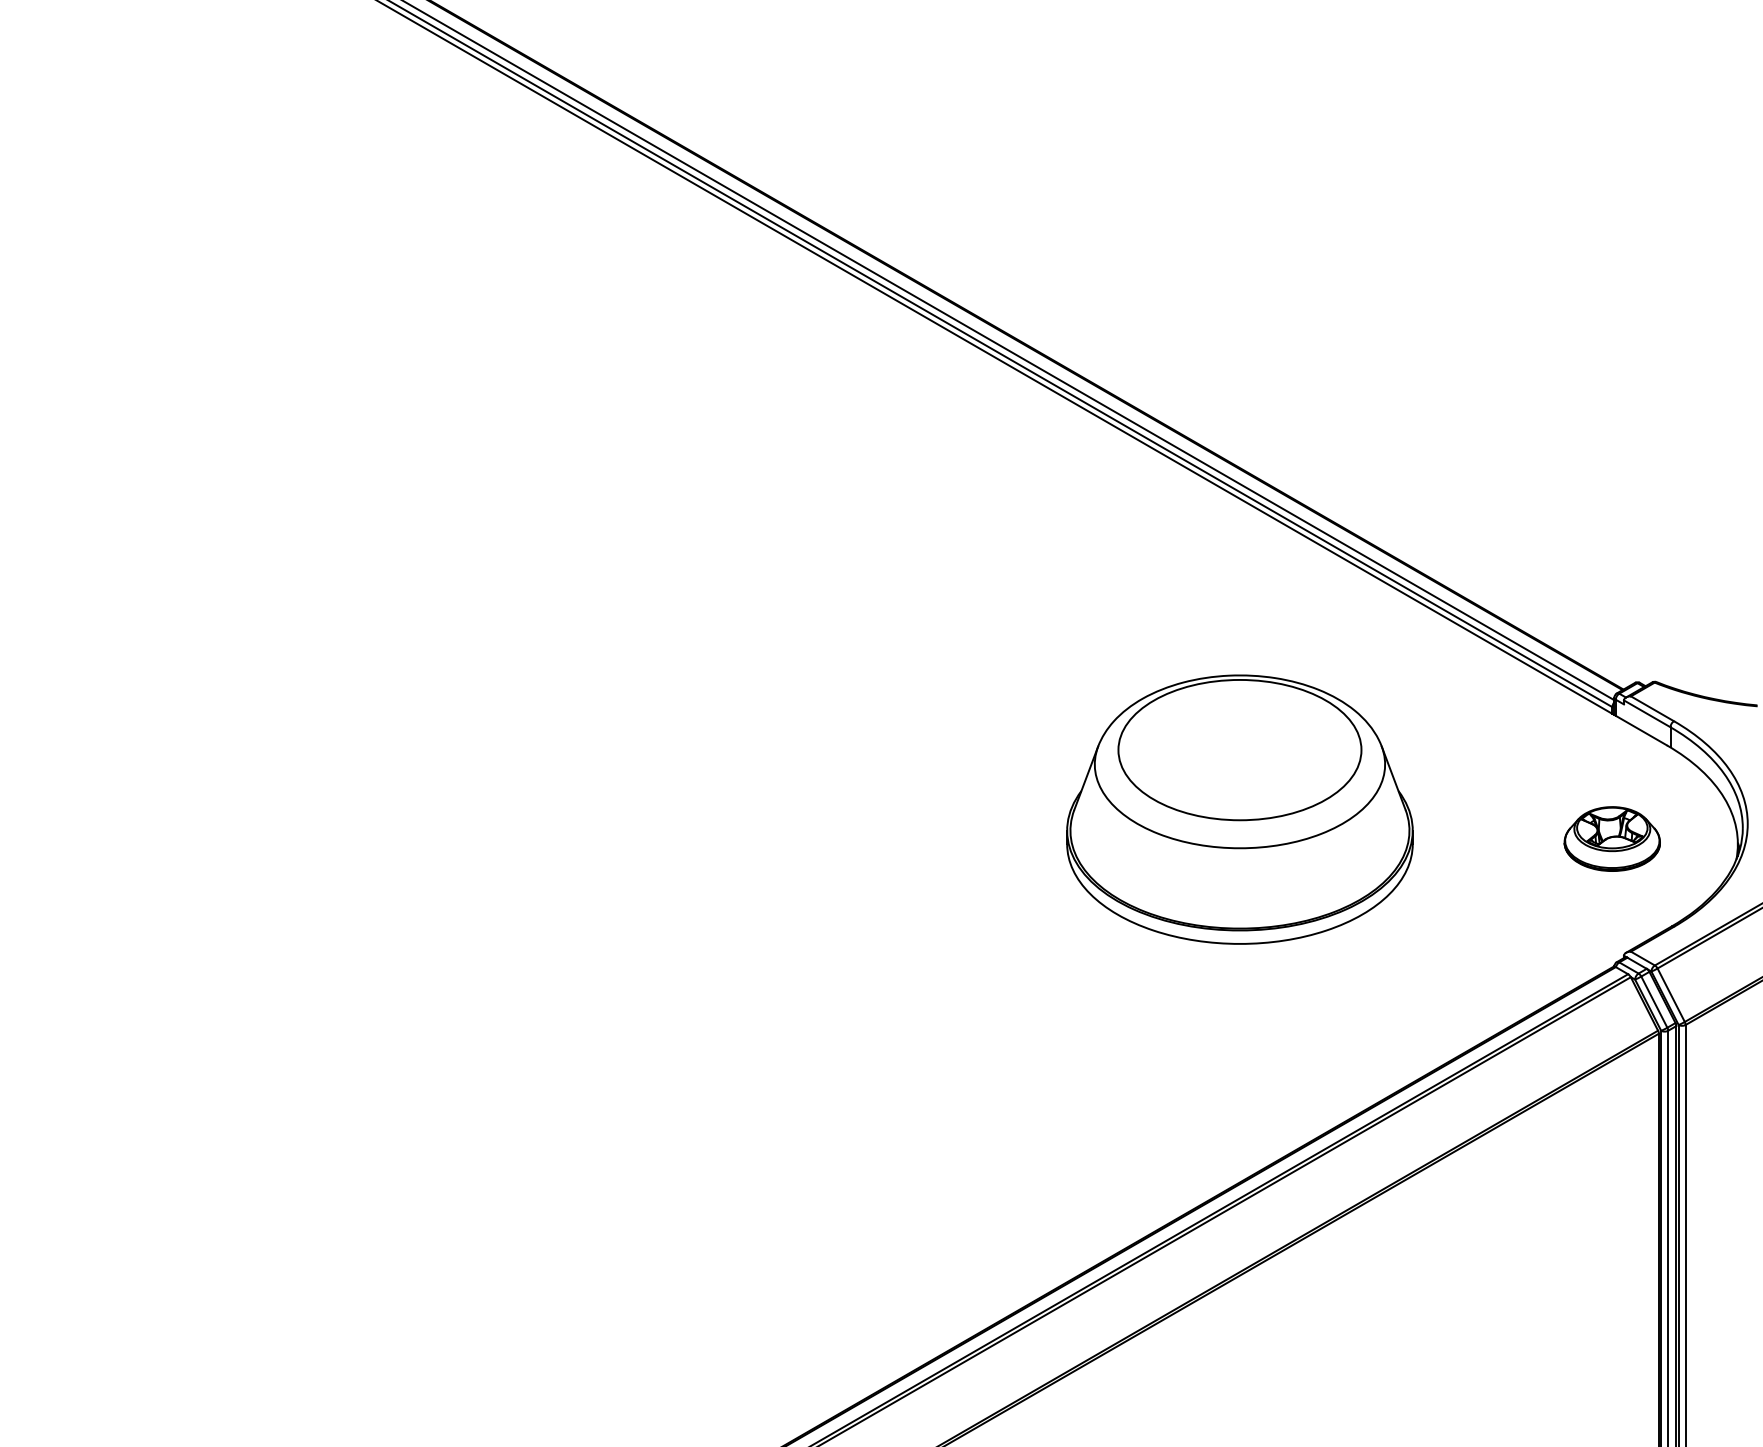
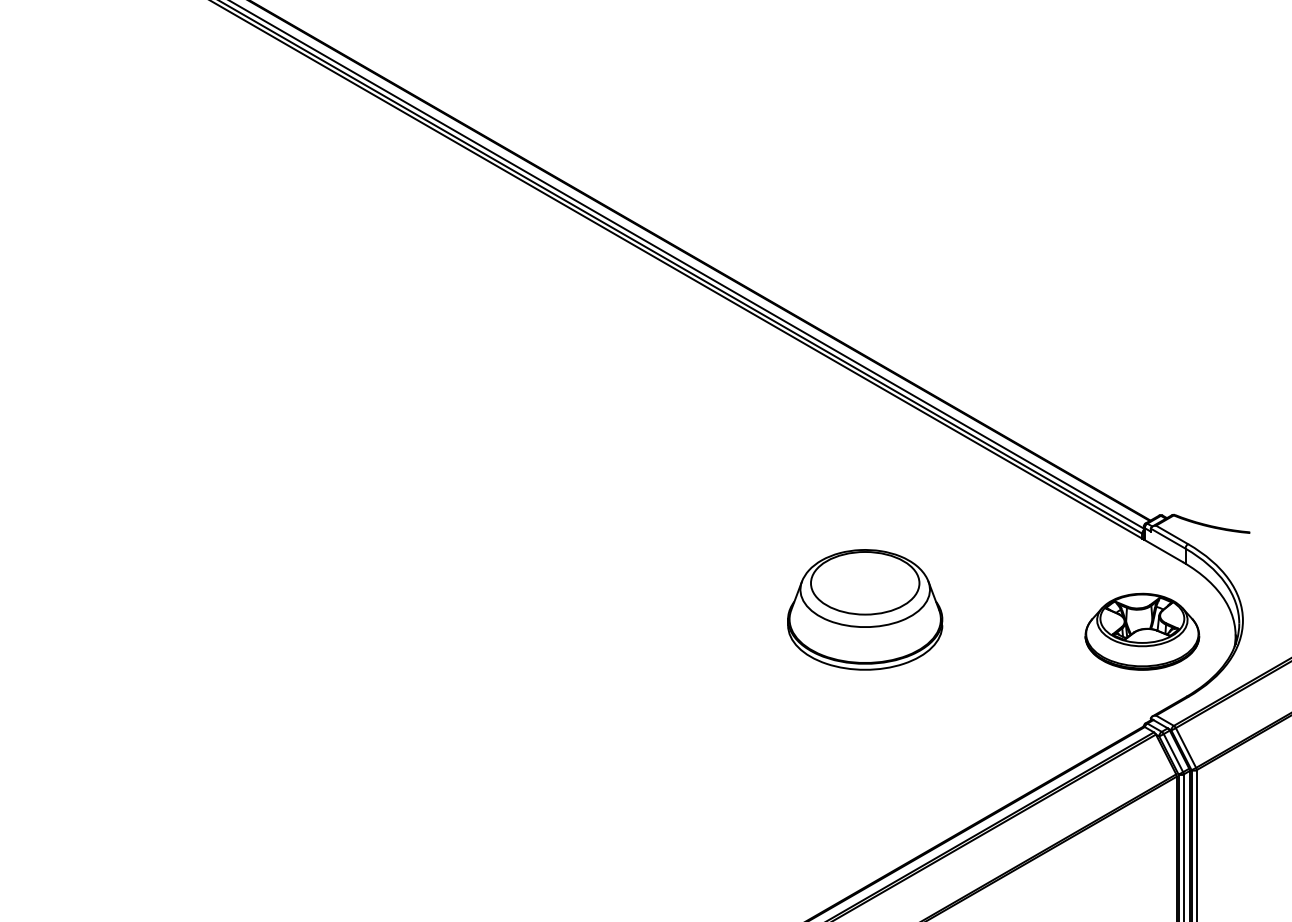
part: (1239, 809) -> (864, 609), size x0.6
part: (1611, 838) -> (1141, 631), size x1.6

